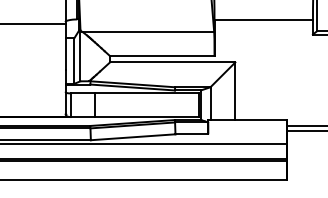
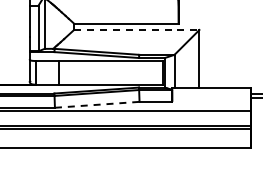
line: (172, 62) -> (136, 30), solid -> dashed
line: (133, 137) -> (97, 105), solid -> dashed

